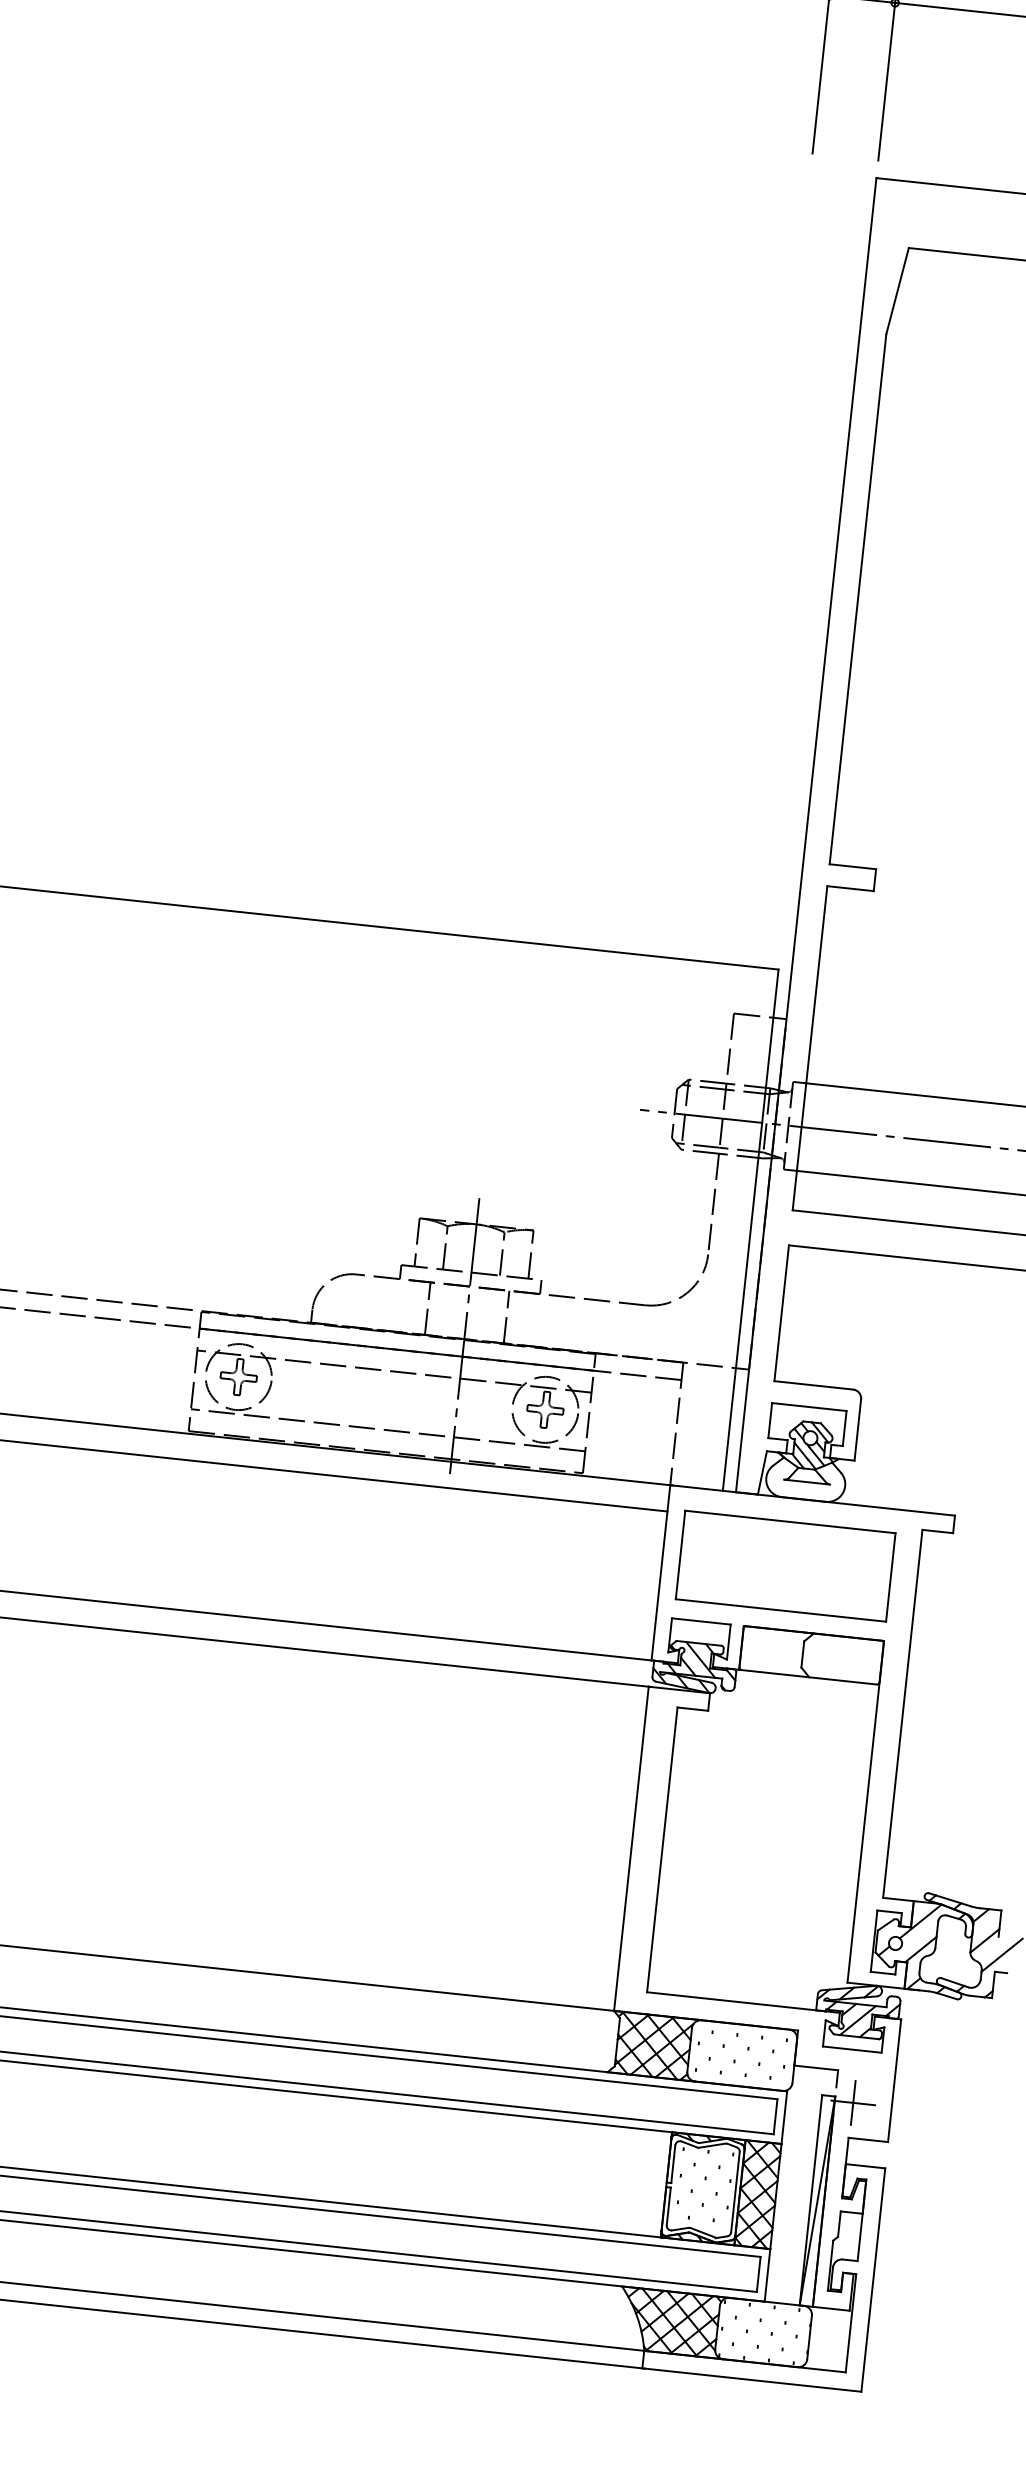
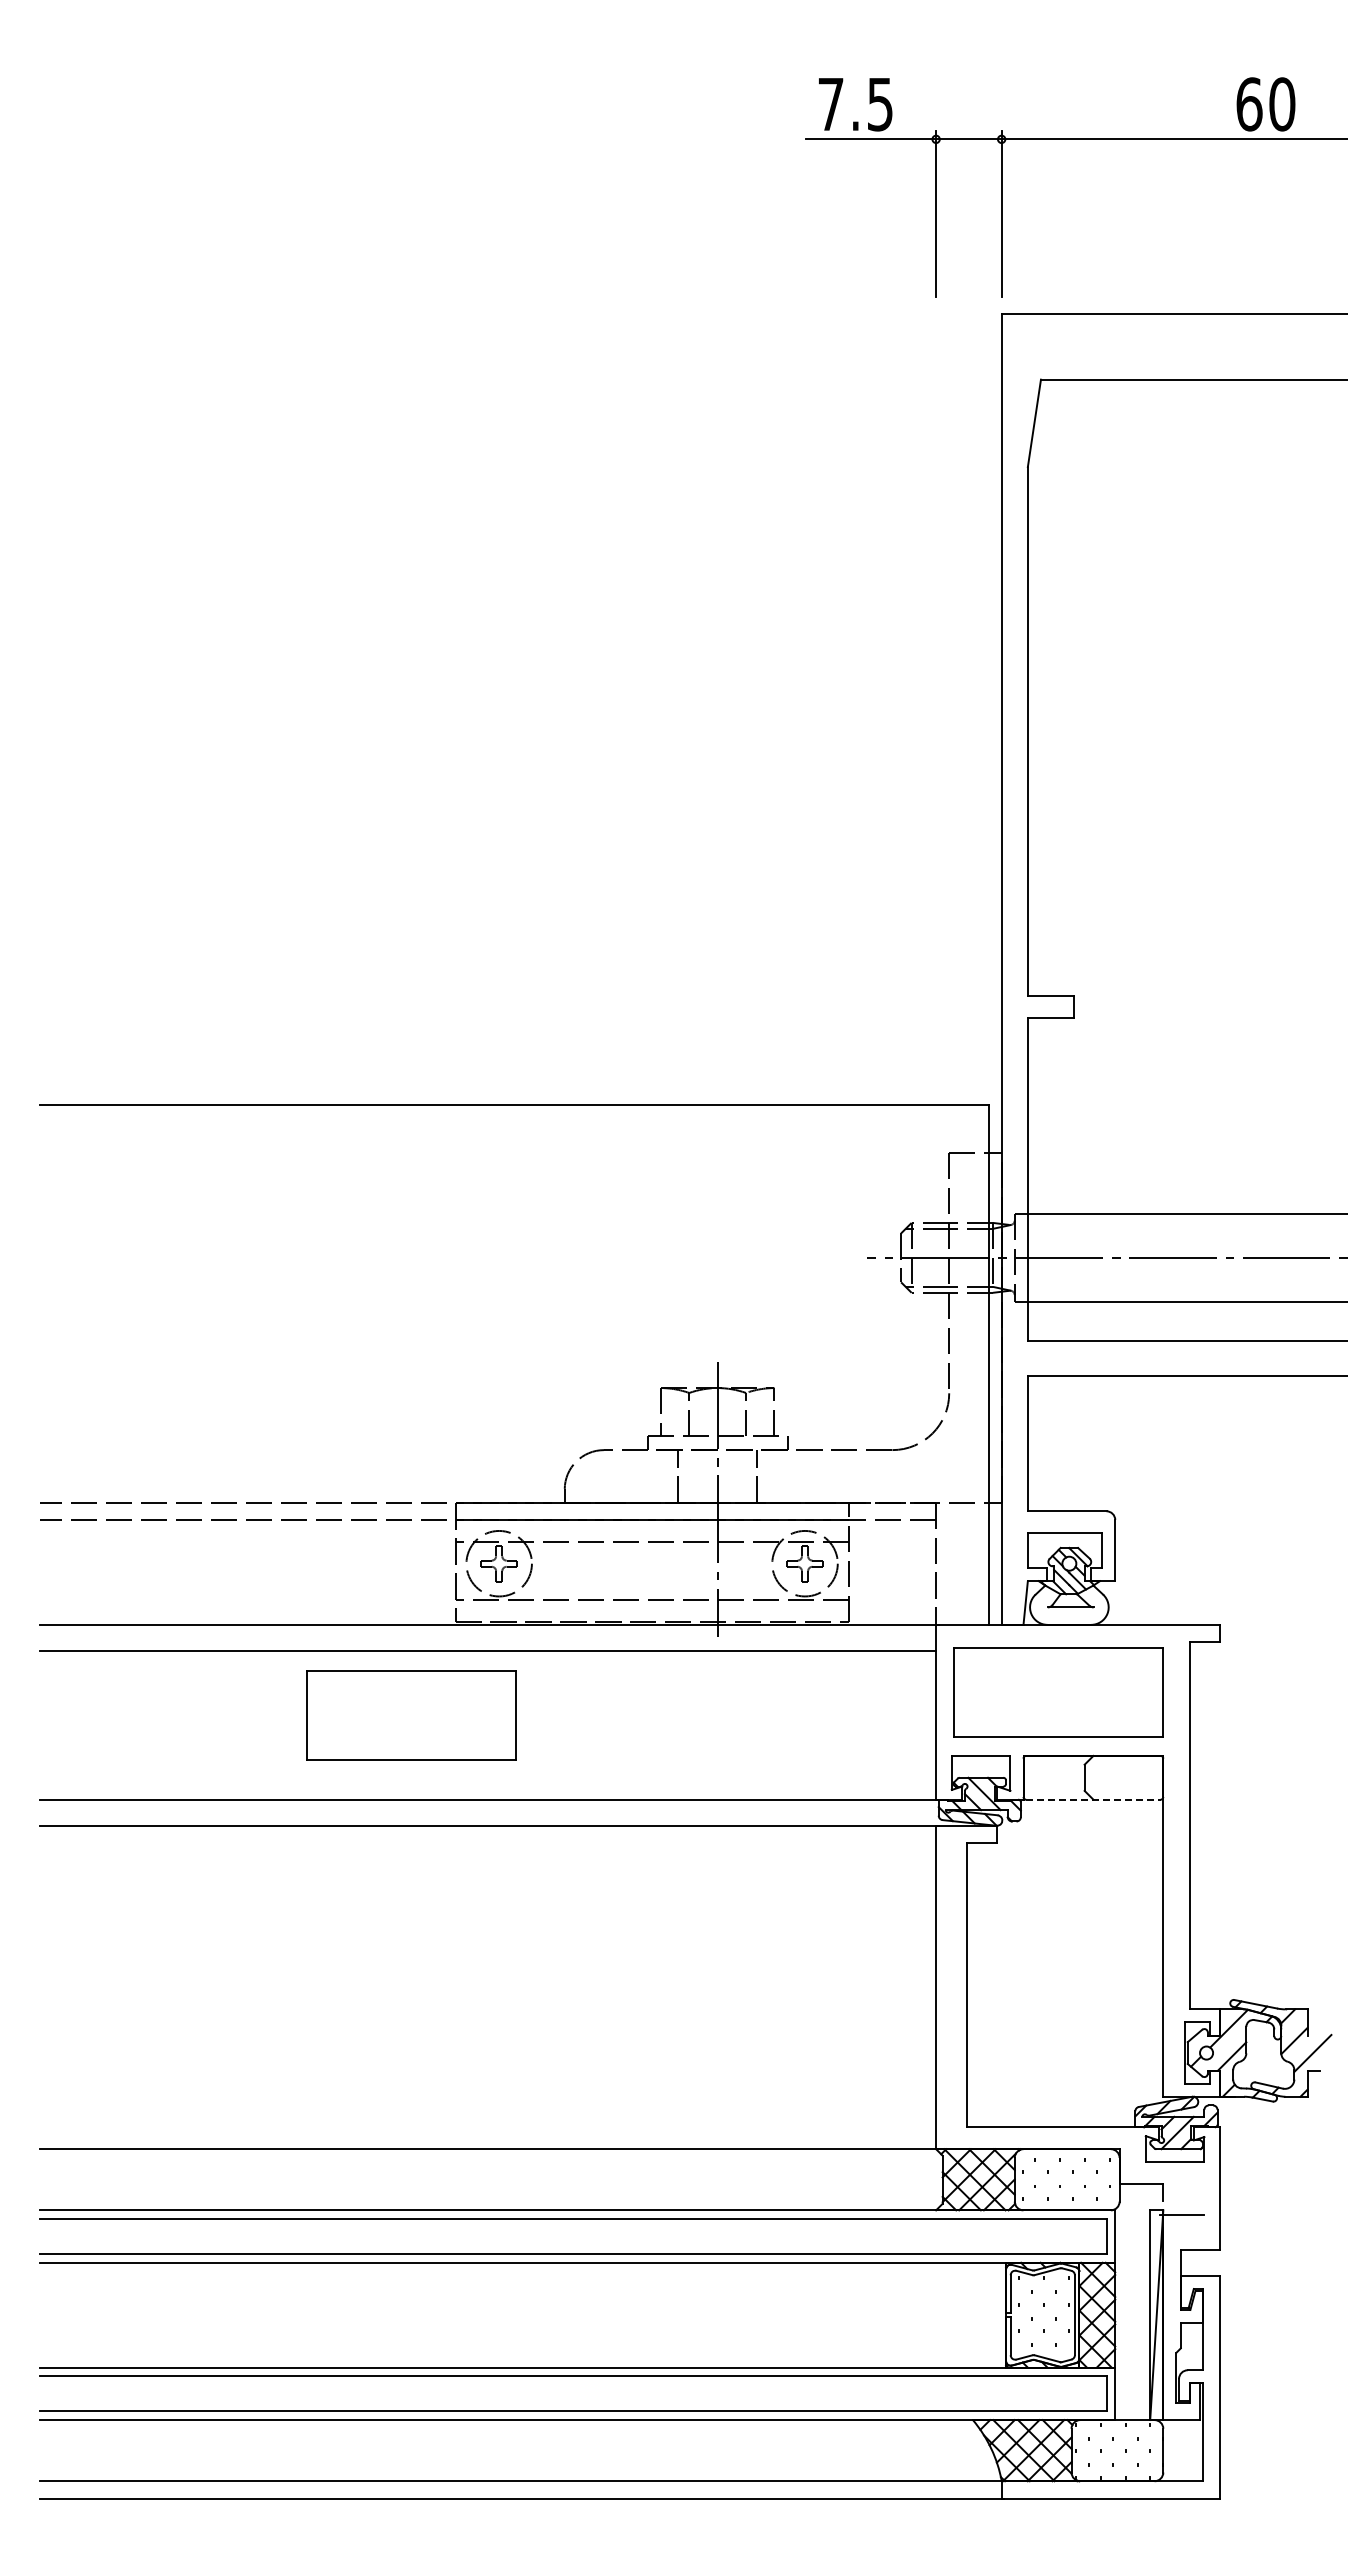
part: (134, 1519) -> (411, 1715), added
line: (809, 1677) -> (1093, 1799), solid -> dashed
line: (853, 2102) -> (1181, 2214), removed

